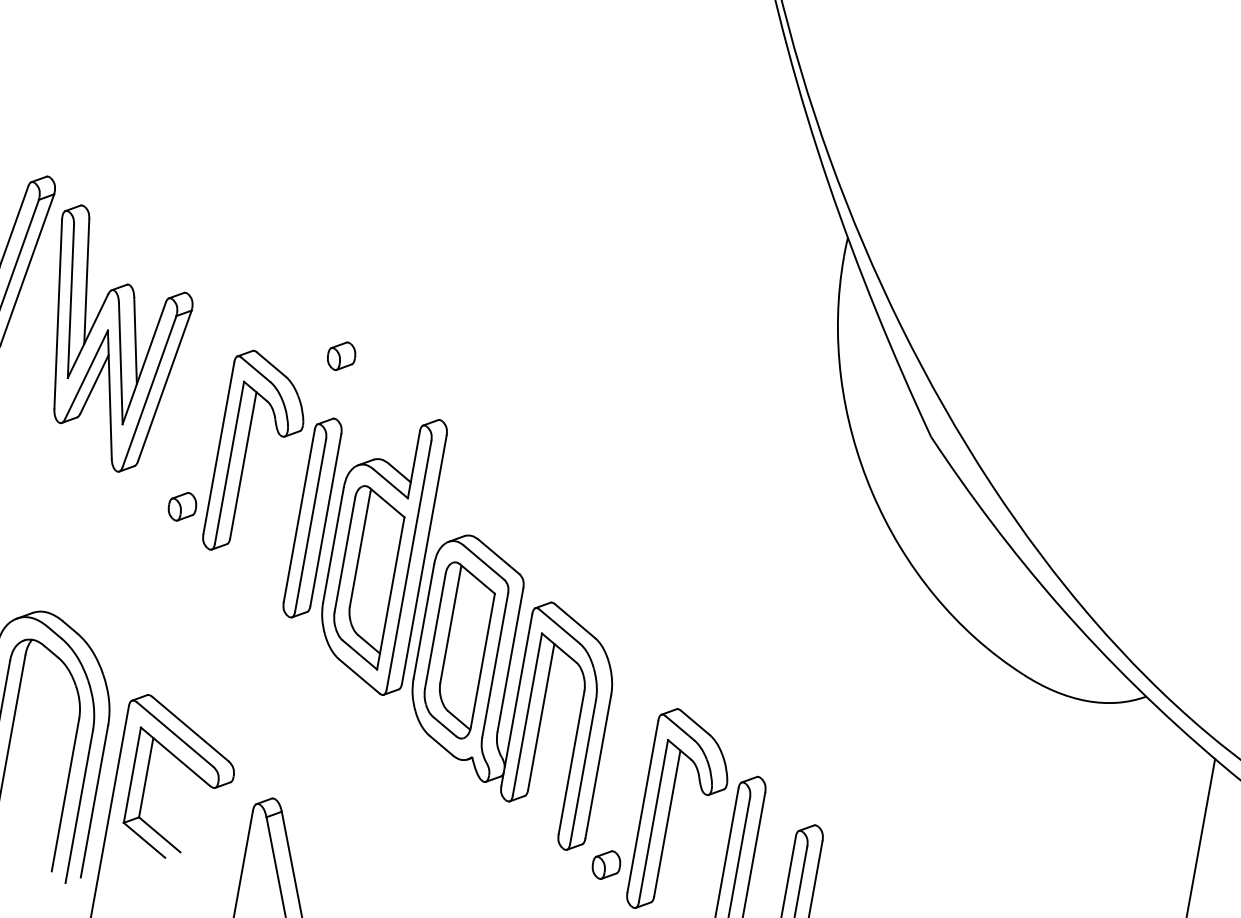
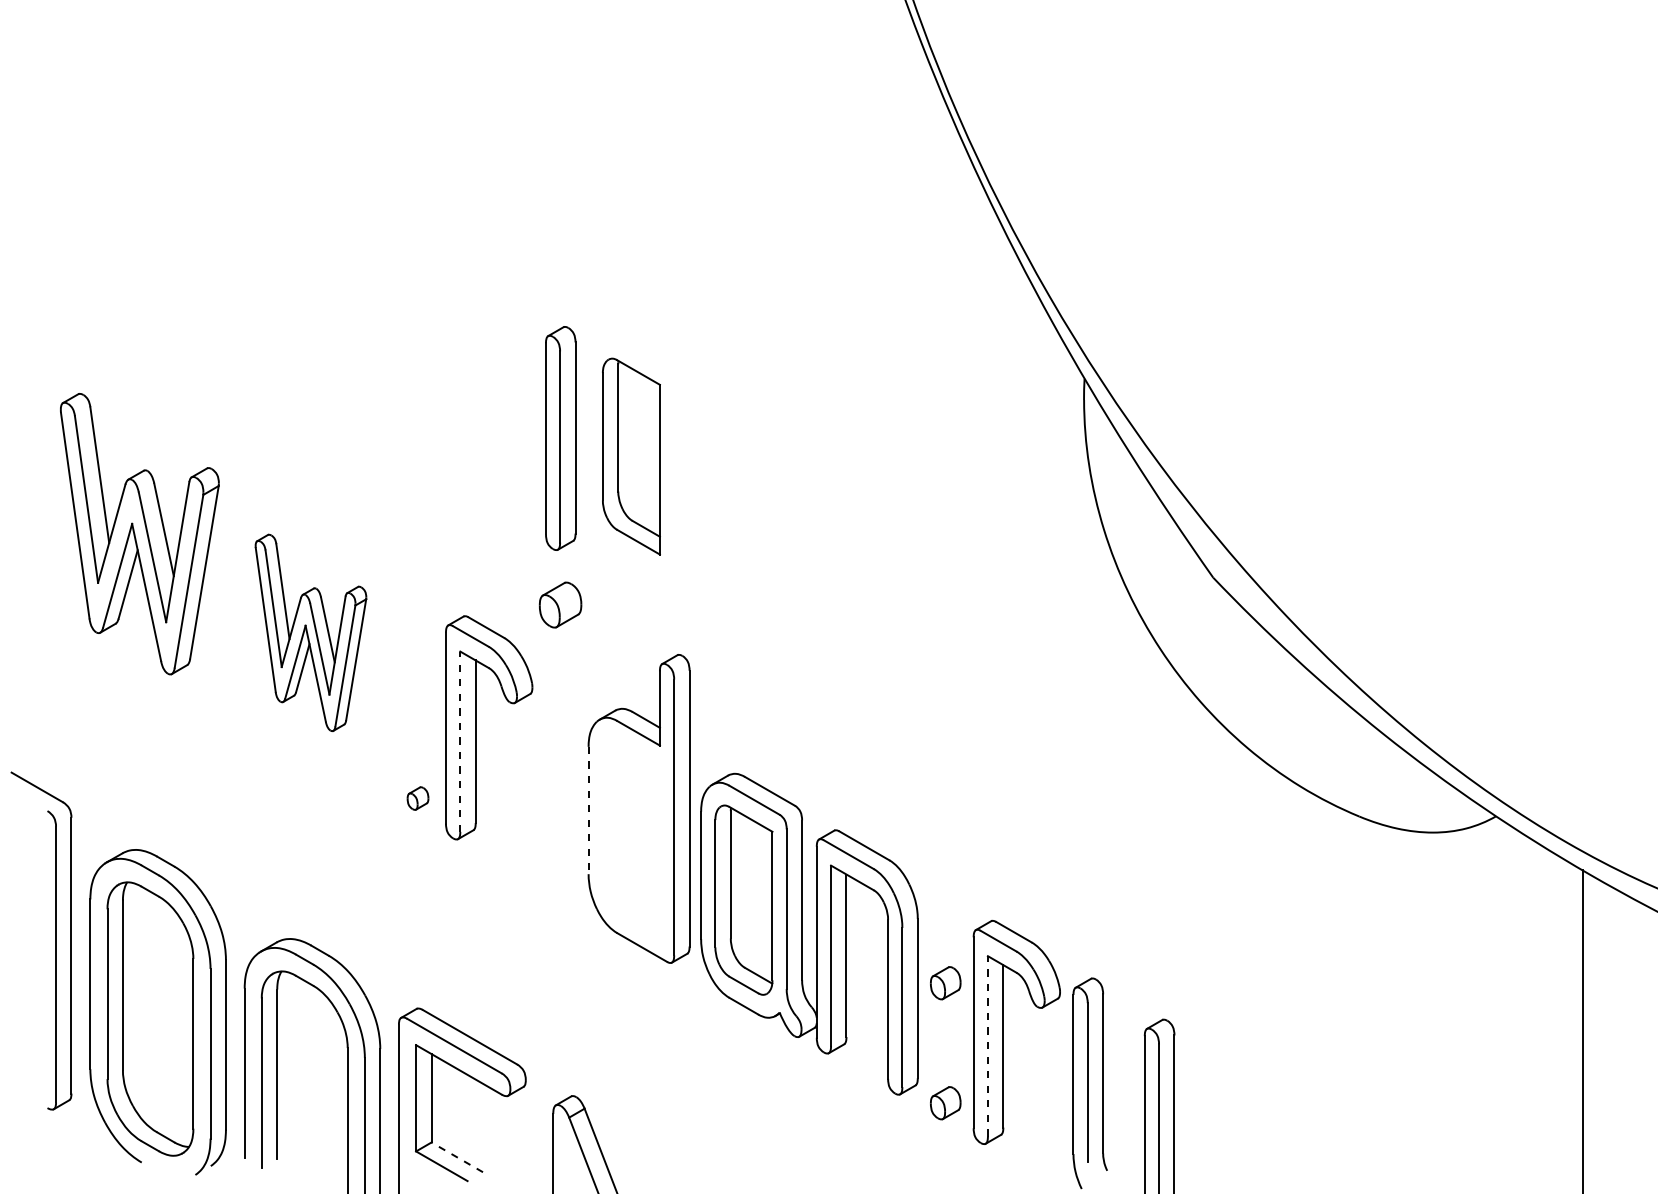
part: (112, 340) -> (310, 632), size x0.7
part: (341, 355) -> (560, 604), size x1.4
line: (229, 462) -> (460, 741), solid -> dashed
part: (182, 506) -> (417, 798), size x0.7
part: (312, 518) -> (560, 438), moved
line: (333, 544) -> (588, 810), solid -> dashed
part: (367, 577) -> (631, 456), moved
part: (625, 757) -> (945, 983), added
line: (653, 820) -> (987, 1045), solid -> dashed
line: (159, 834) -> (457, 1157), solid -> dashed

